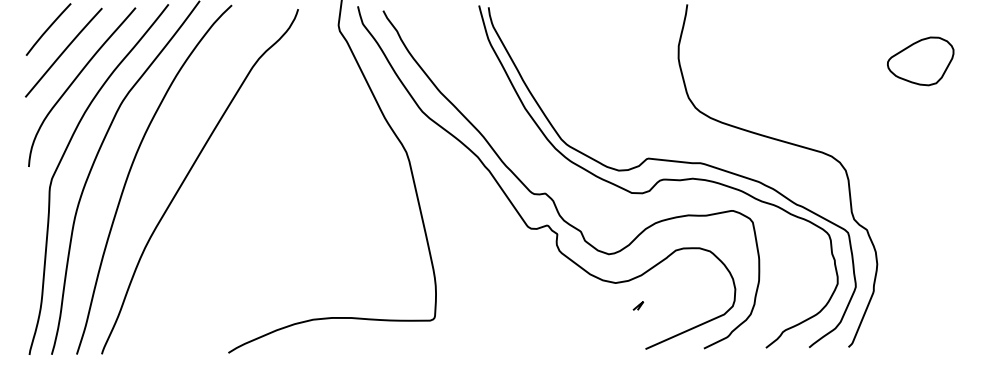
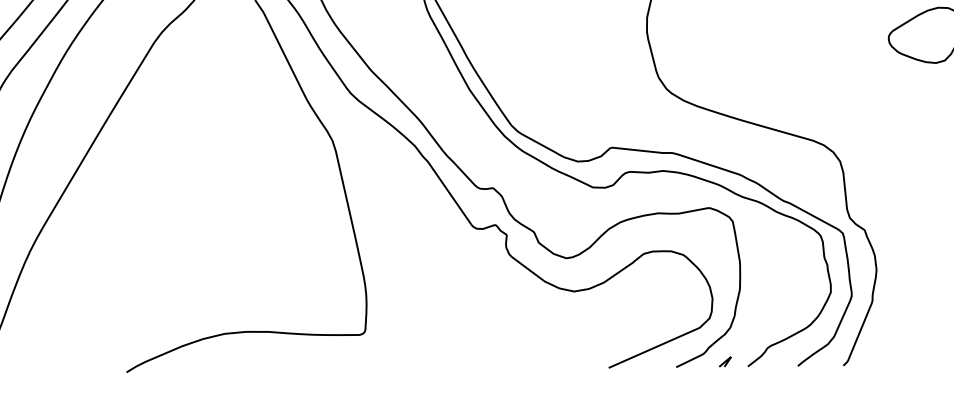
curve: (638, 305) -> (725, 361), moved

